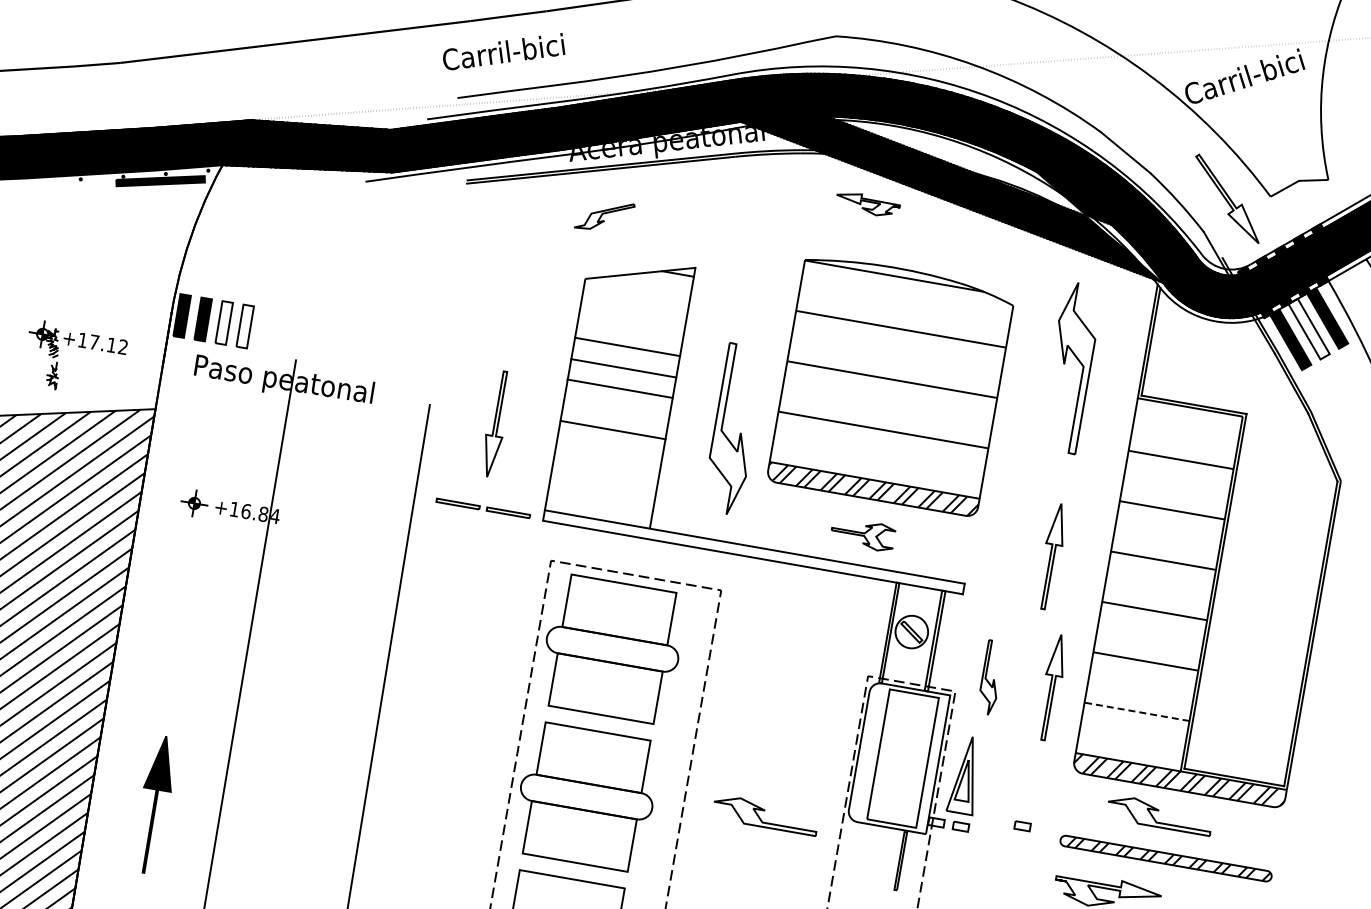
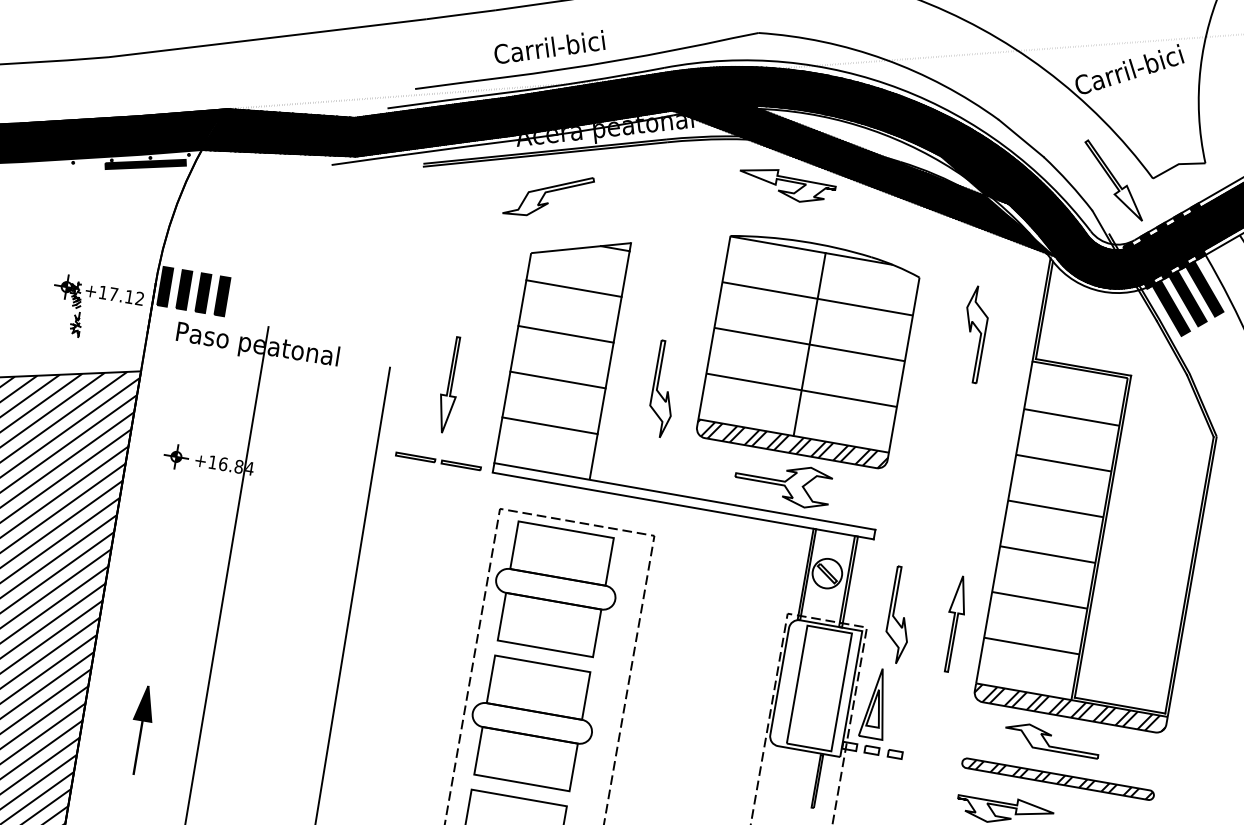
text: (504, 51) -> (550, 46), moved
part: (868, 204) -> (788, 185), size x1.67
part: (604, 216) -> (548, 196), size x1.67
fill: (223, 322) -> (202, 292), added
fill: (245, 326) -> (222, 296), added
fill: (1308, 328) -> (1187, 298), added
line: (627, 346) -> (573, 288), moved
part: (78, 347) -> (99, 299), moved
part: (1077, 368) -> (977, 334), size x0.62
line: (891, 379) -> (808, 344), added
line: (619, 388) -> (557, 379), moved
part: (727, 428) -> (660, 388), size x0.62
line: (612, 429) -> (549, 425), moved
part: (863, 537) -> (783, 487), size x1.67
part: (1051, 556) -> (954, 505), removed
part: (988, 677) -> (896, 614), size x1.43
line: (1136, 711) -> (1031, 645), dashed -> solid
part: (156, 804) -> (141, 730), size x0.71
part: (765, 816) -> (694, 741), removed
part: (1022, 826) -> (895, 754), moved

